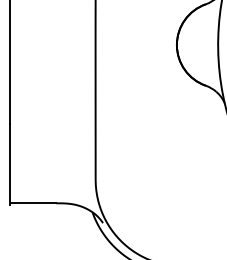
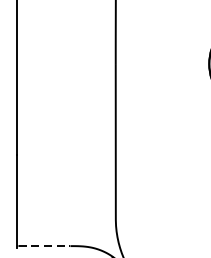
line: (33, 203) -> (44, 246), solid -> dashed

